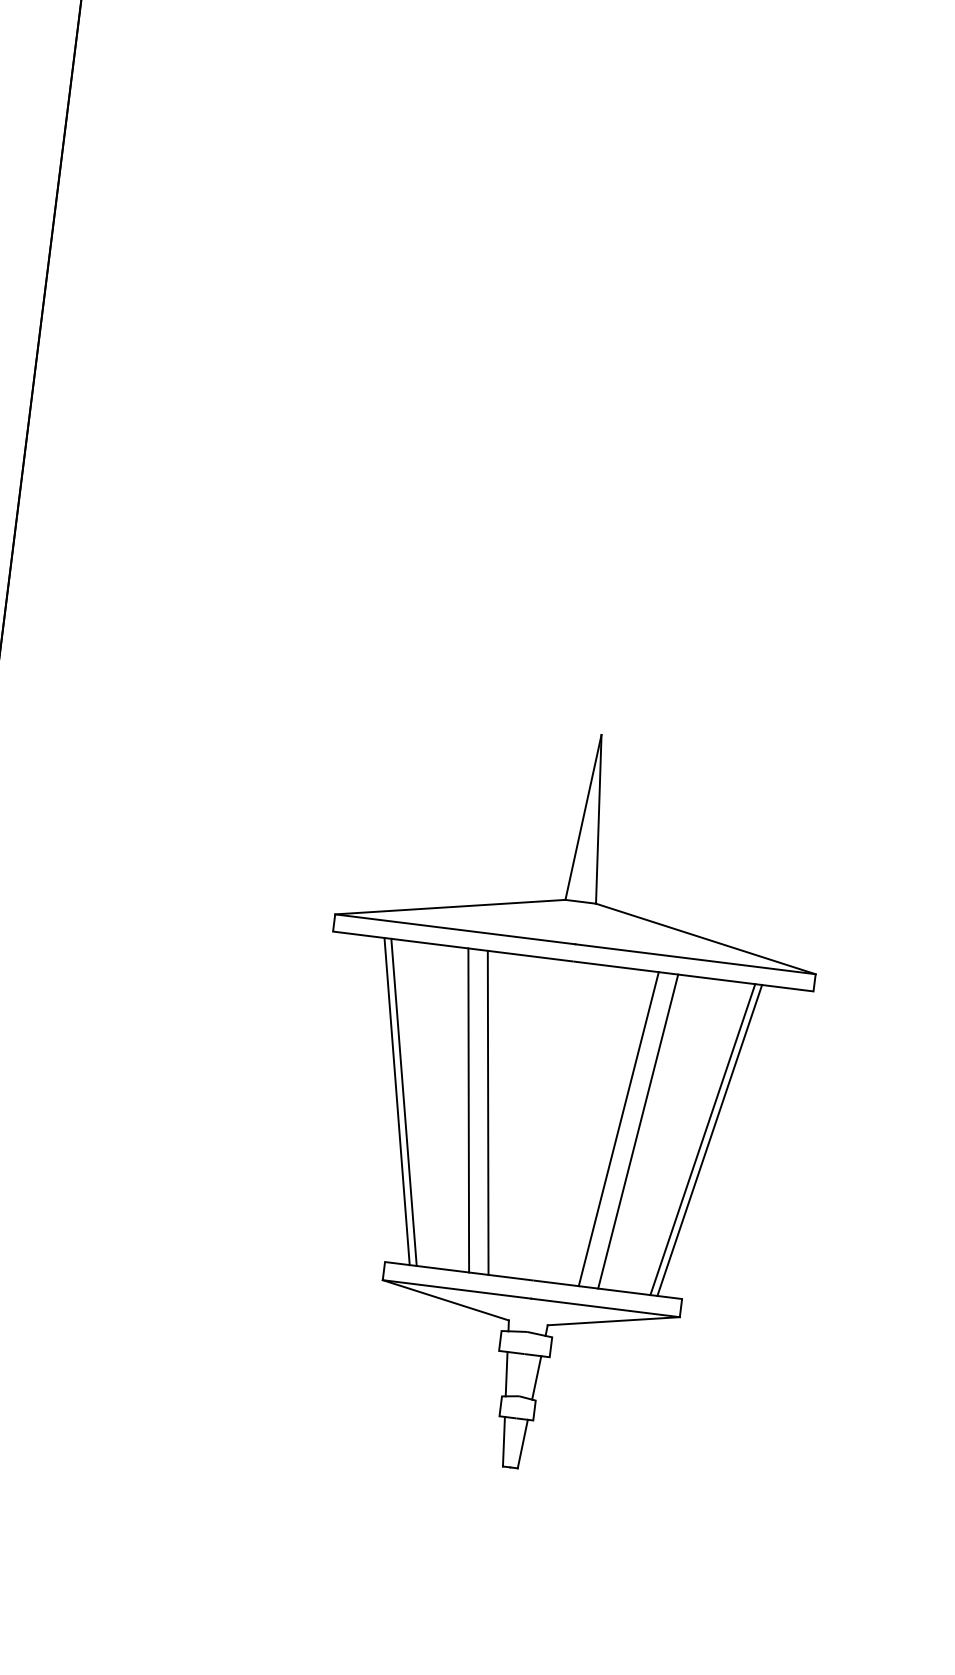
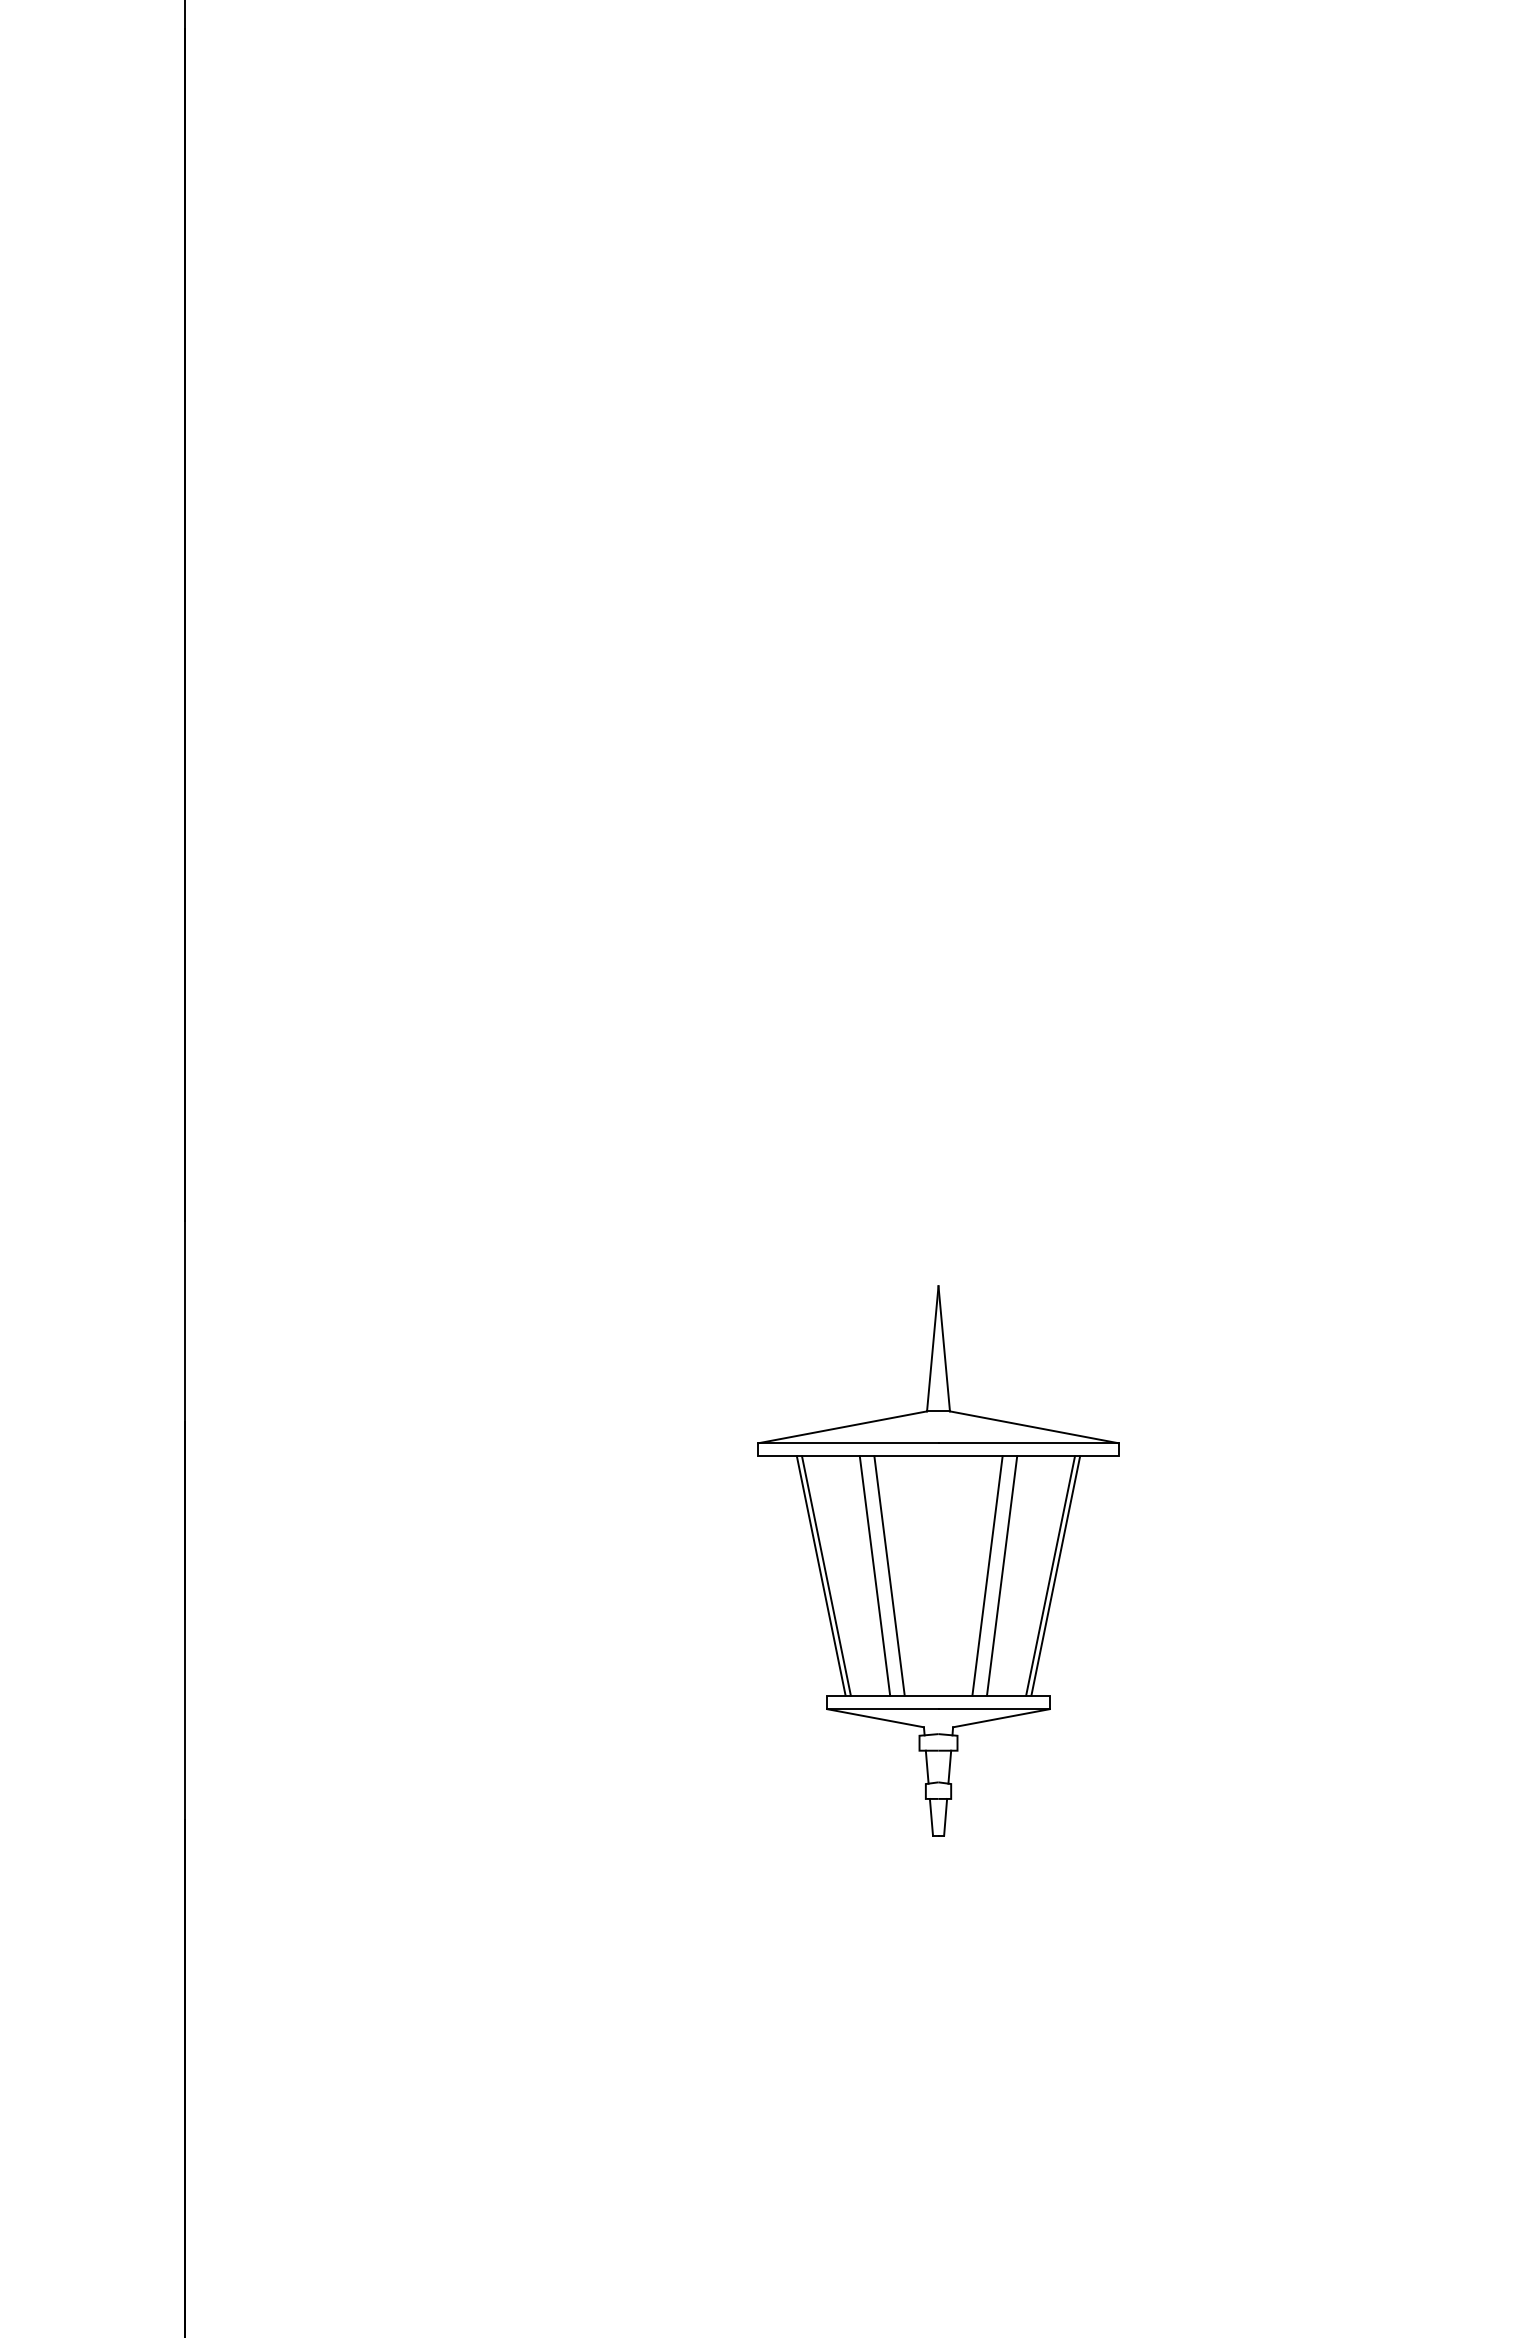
part: (555, 1100) -> (938, 1560), size x0.6

